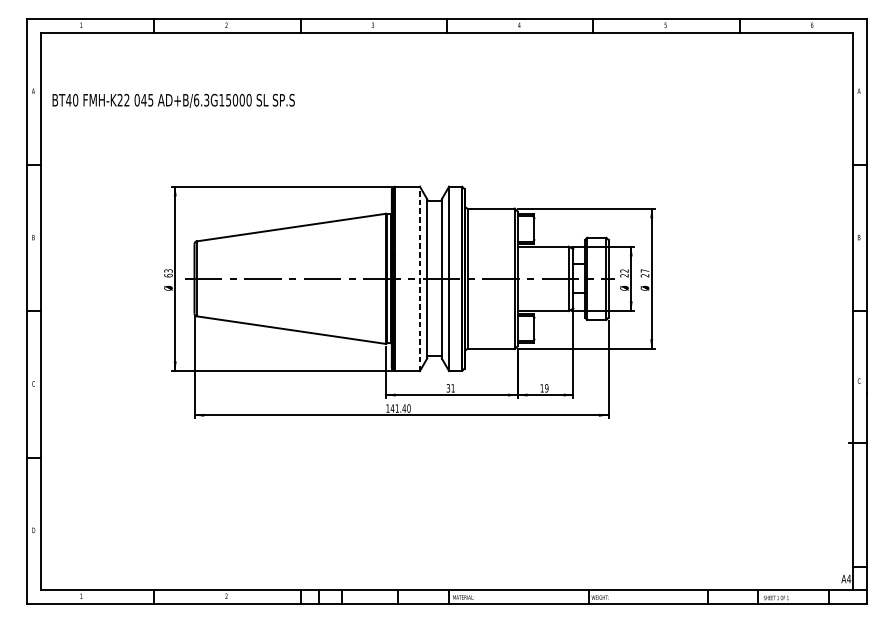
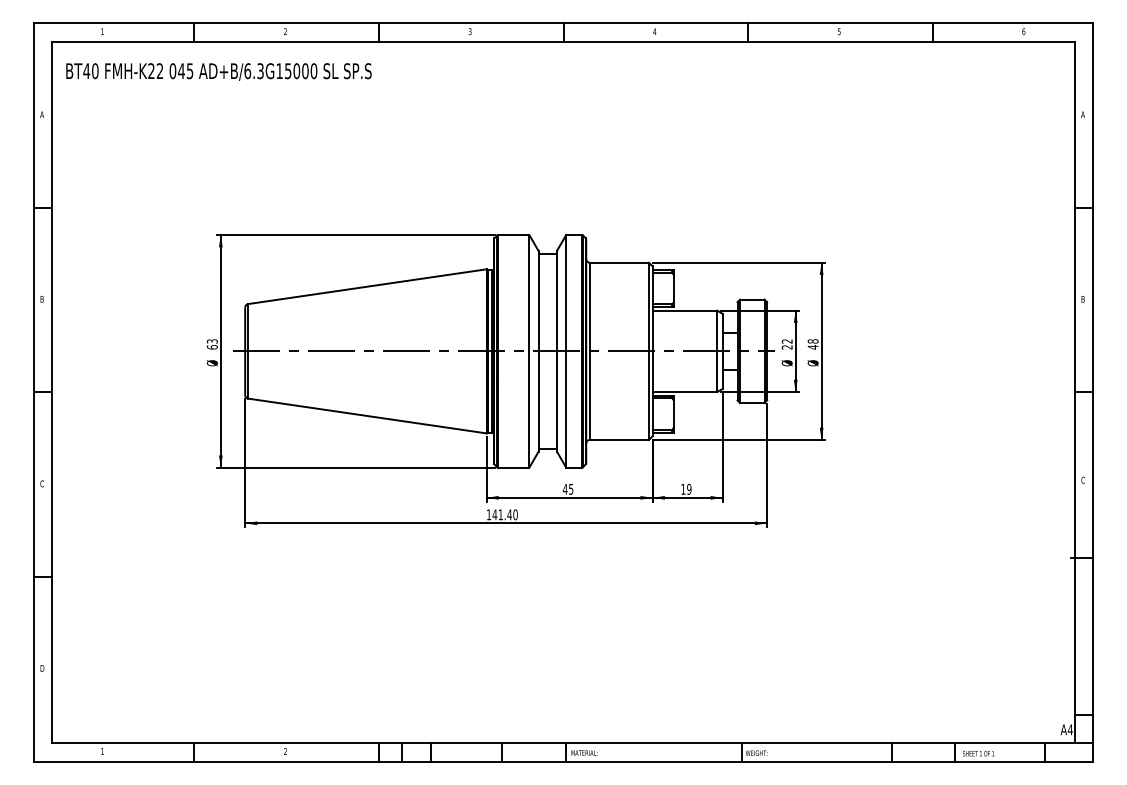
text: (173, 100) -> (218, 71), moved
text: (644, 273) -> (812, 344), 27 -> 48
line: (420, 278) -> (529, 350), dashed -> solid
text: (450, 387) -> (567, 488), 31 -> 45

